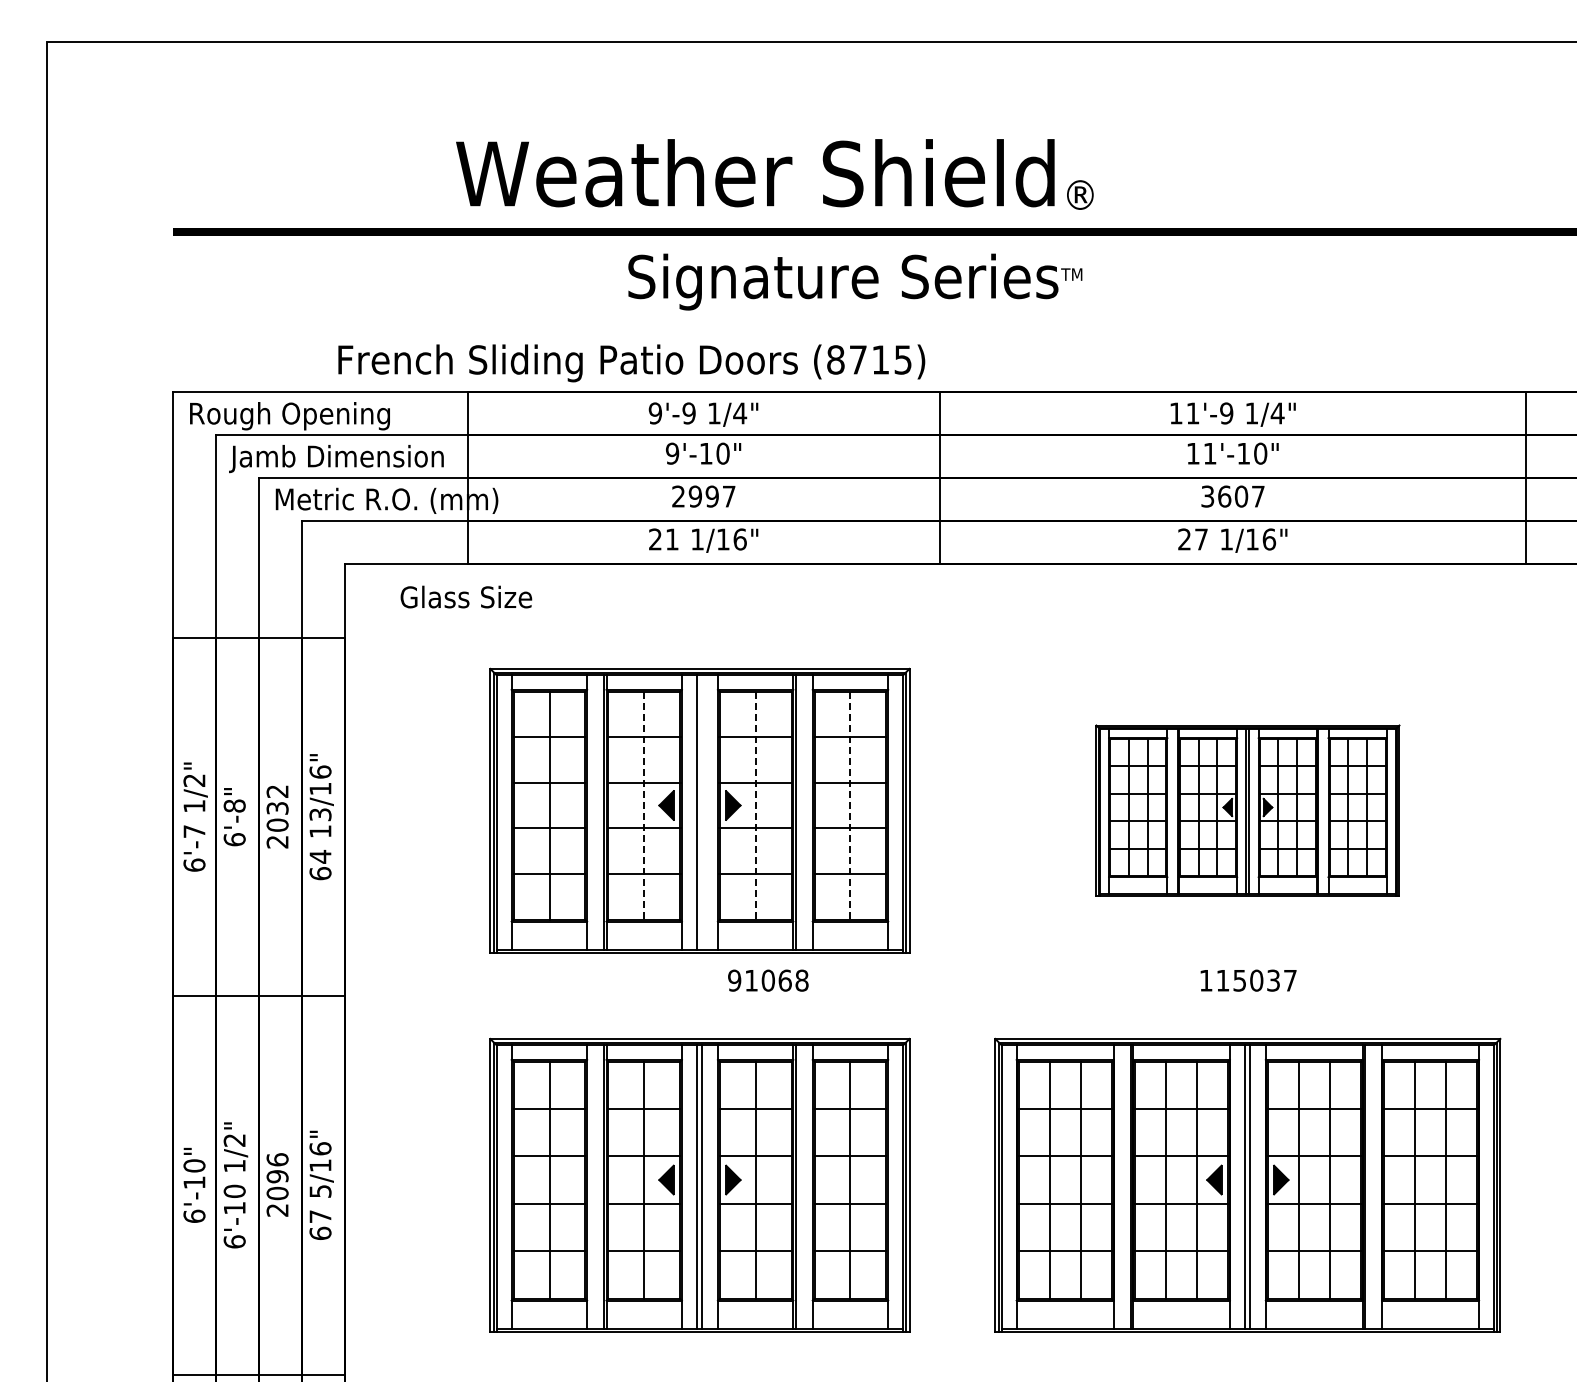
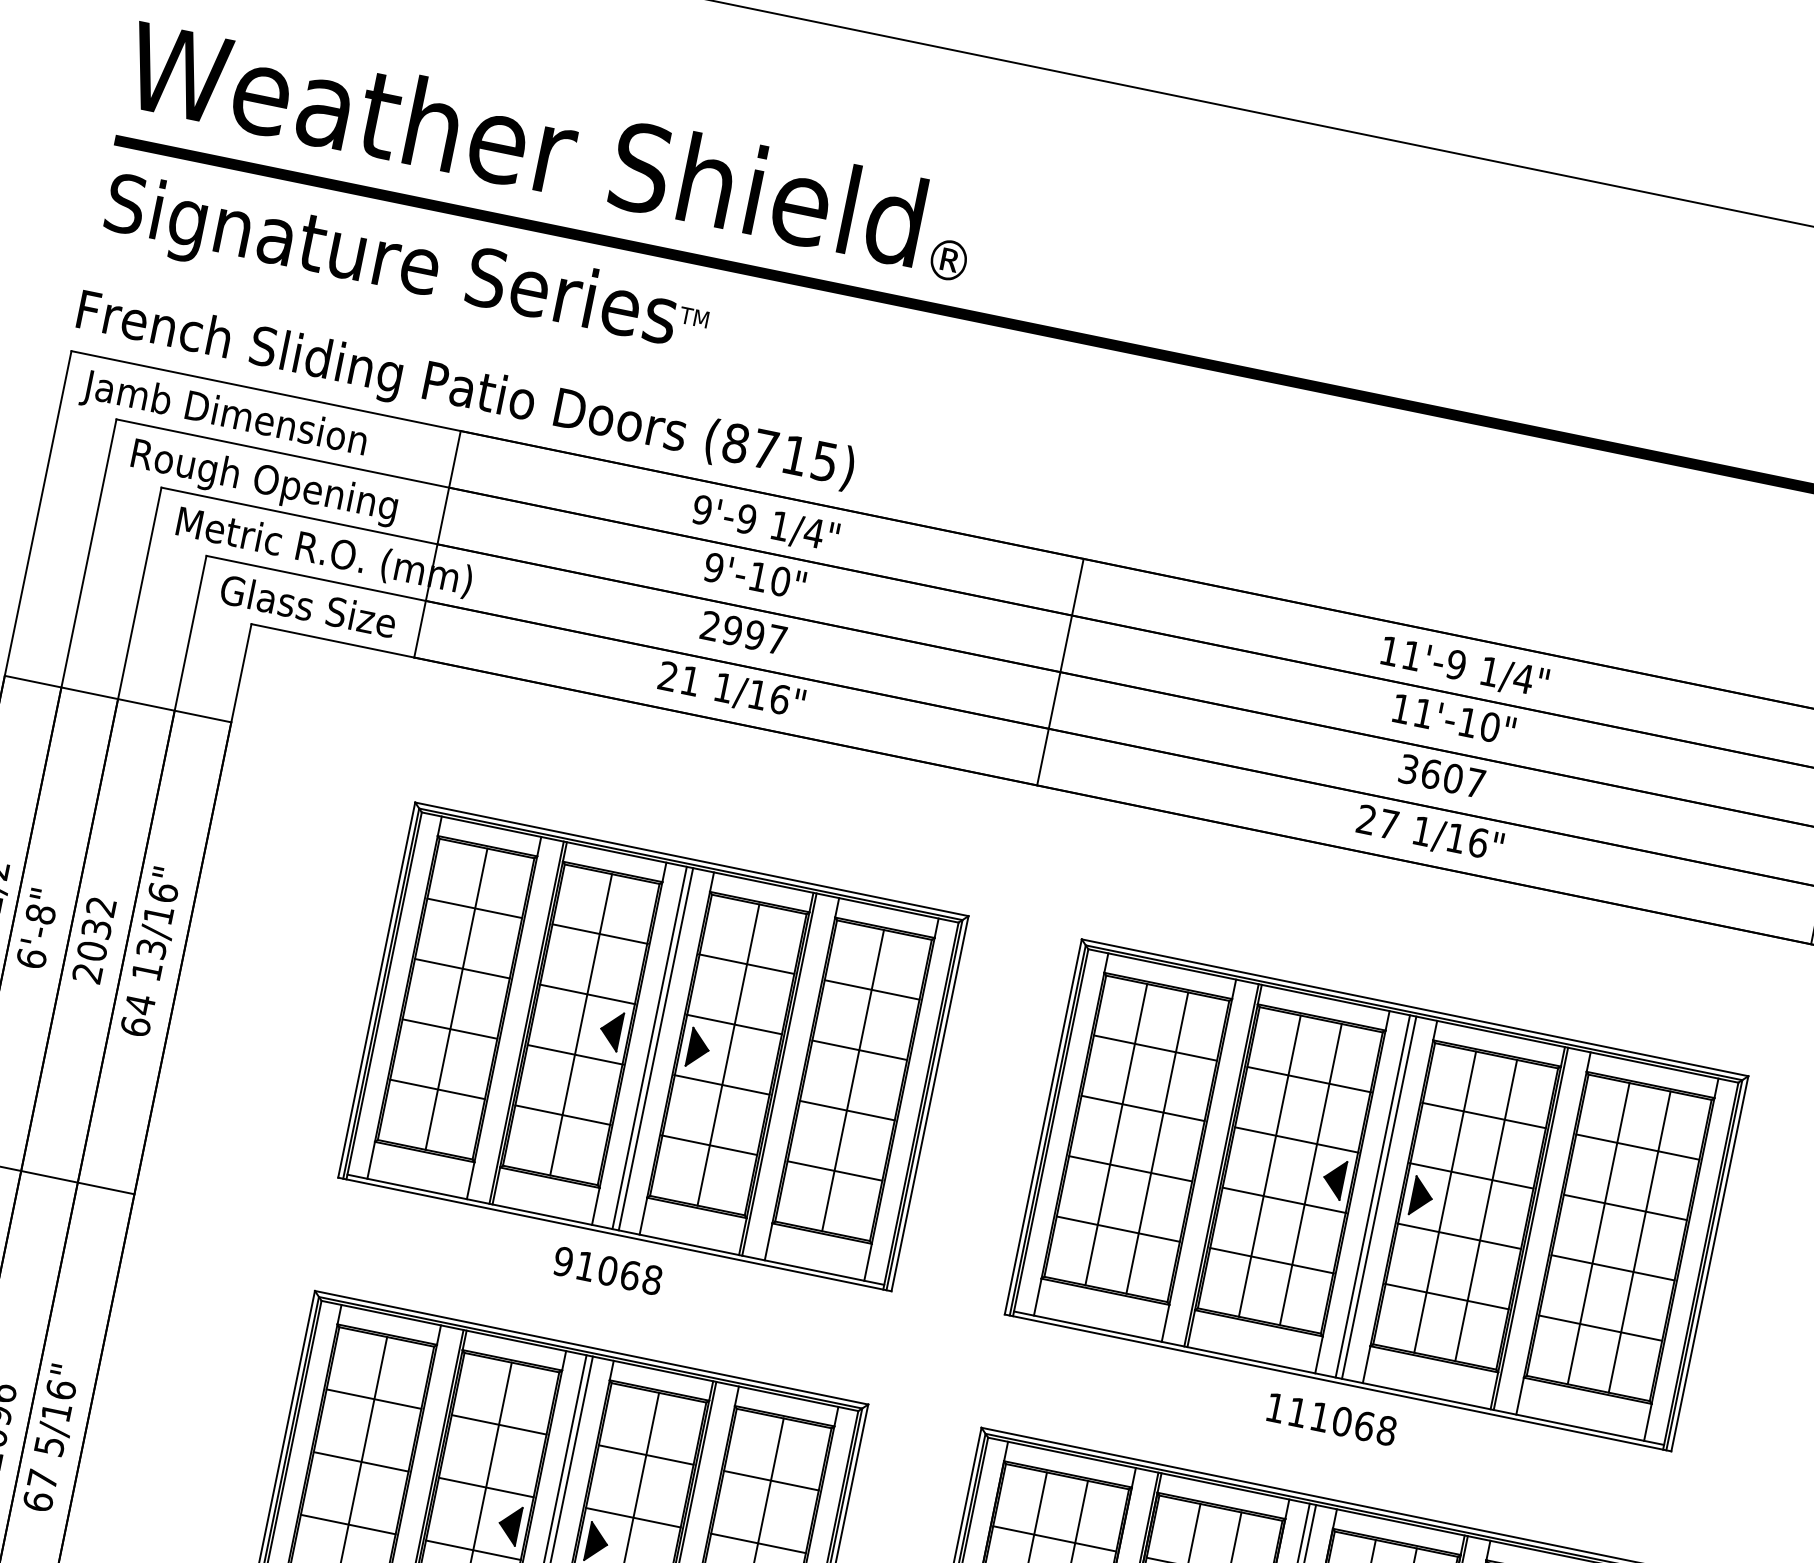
text: (774, 174) -> (550, 150), moved
text: (855, 281) -> (406, 267), moved
text: (631, 363) -> (465, 392), moved
text: (293, 416) -> (223, 416), Rough Opening -> Jamb Dimension
text: (336, 458) -> (269, 483), Jamb Dimension -> Rough Opening
text: (466, 596) -> (308, 605), moved
line: (644, 806) -> (581, 1025), dashed -> solid
line: (755, 806) -> (727, 1055), dashed -> solid
line: (850, 806) -> (853, 1081), dashed -> solid
part: (1247, 810) -> (1376, 1194), size x1.67
line: (702, 812) -> (656, 1049), added
text: (768, 980) -> (608, 1270), moved
text: (1264, 980) -> (1352, 1423), 115037 -> 111068

